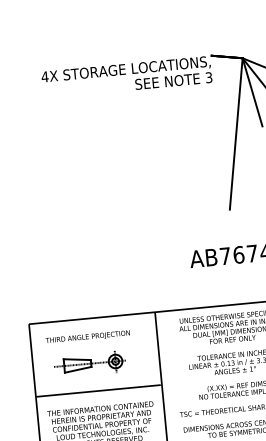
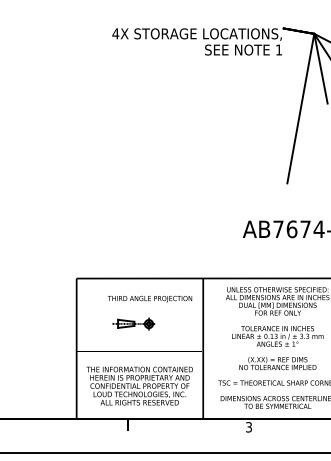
text: (208, 77) -> (278, 49), 3 -> 1
text: (87, 336) -> (149, 298), moved
part: (89, 364) -> (133, 324), size x0.6

